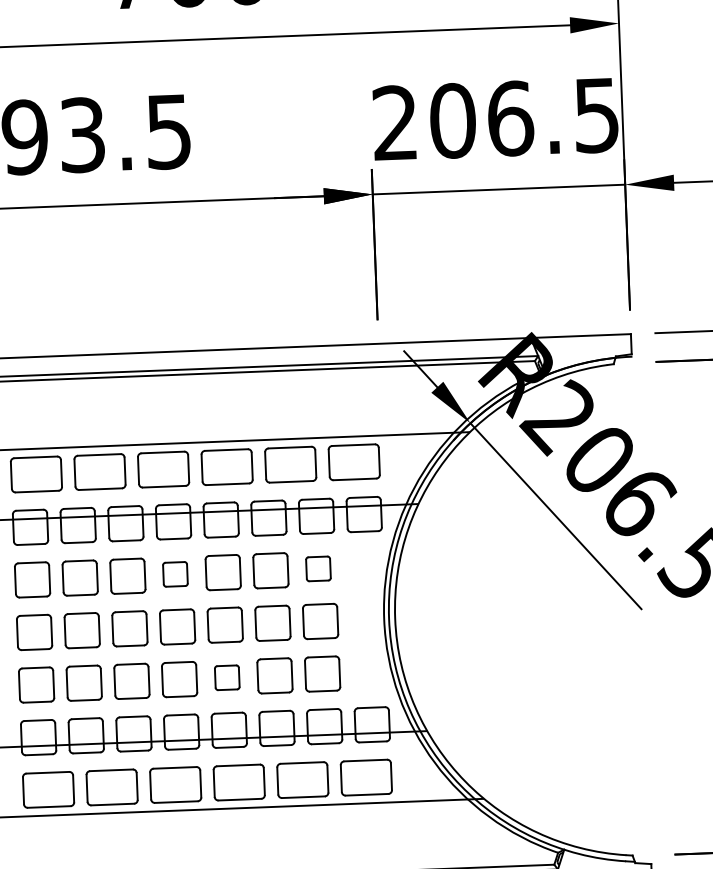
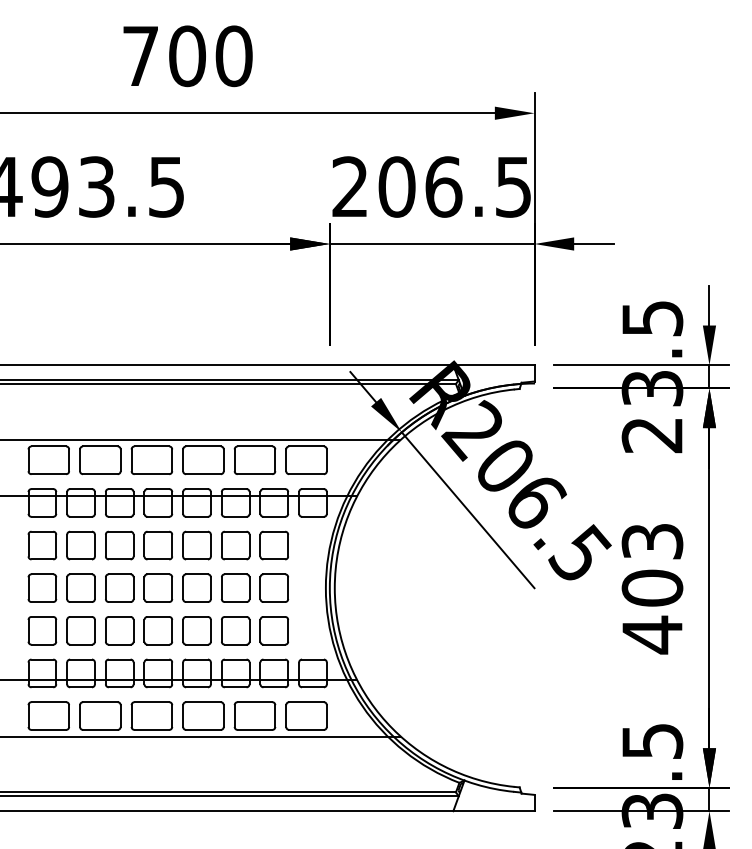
part: (317, 568) -> (273, 545), size x1.43
part: (174, 574) -> (157, 545), size x1.43
part: (226, 677) -> (196, 630), size x1.43

